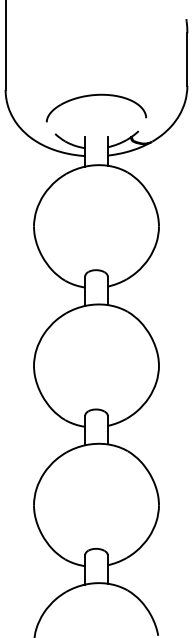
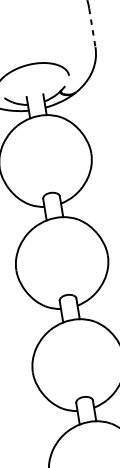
line: (187, 60) -> (92, 28), solid -> dashed

